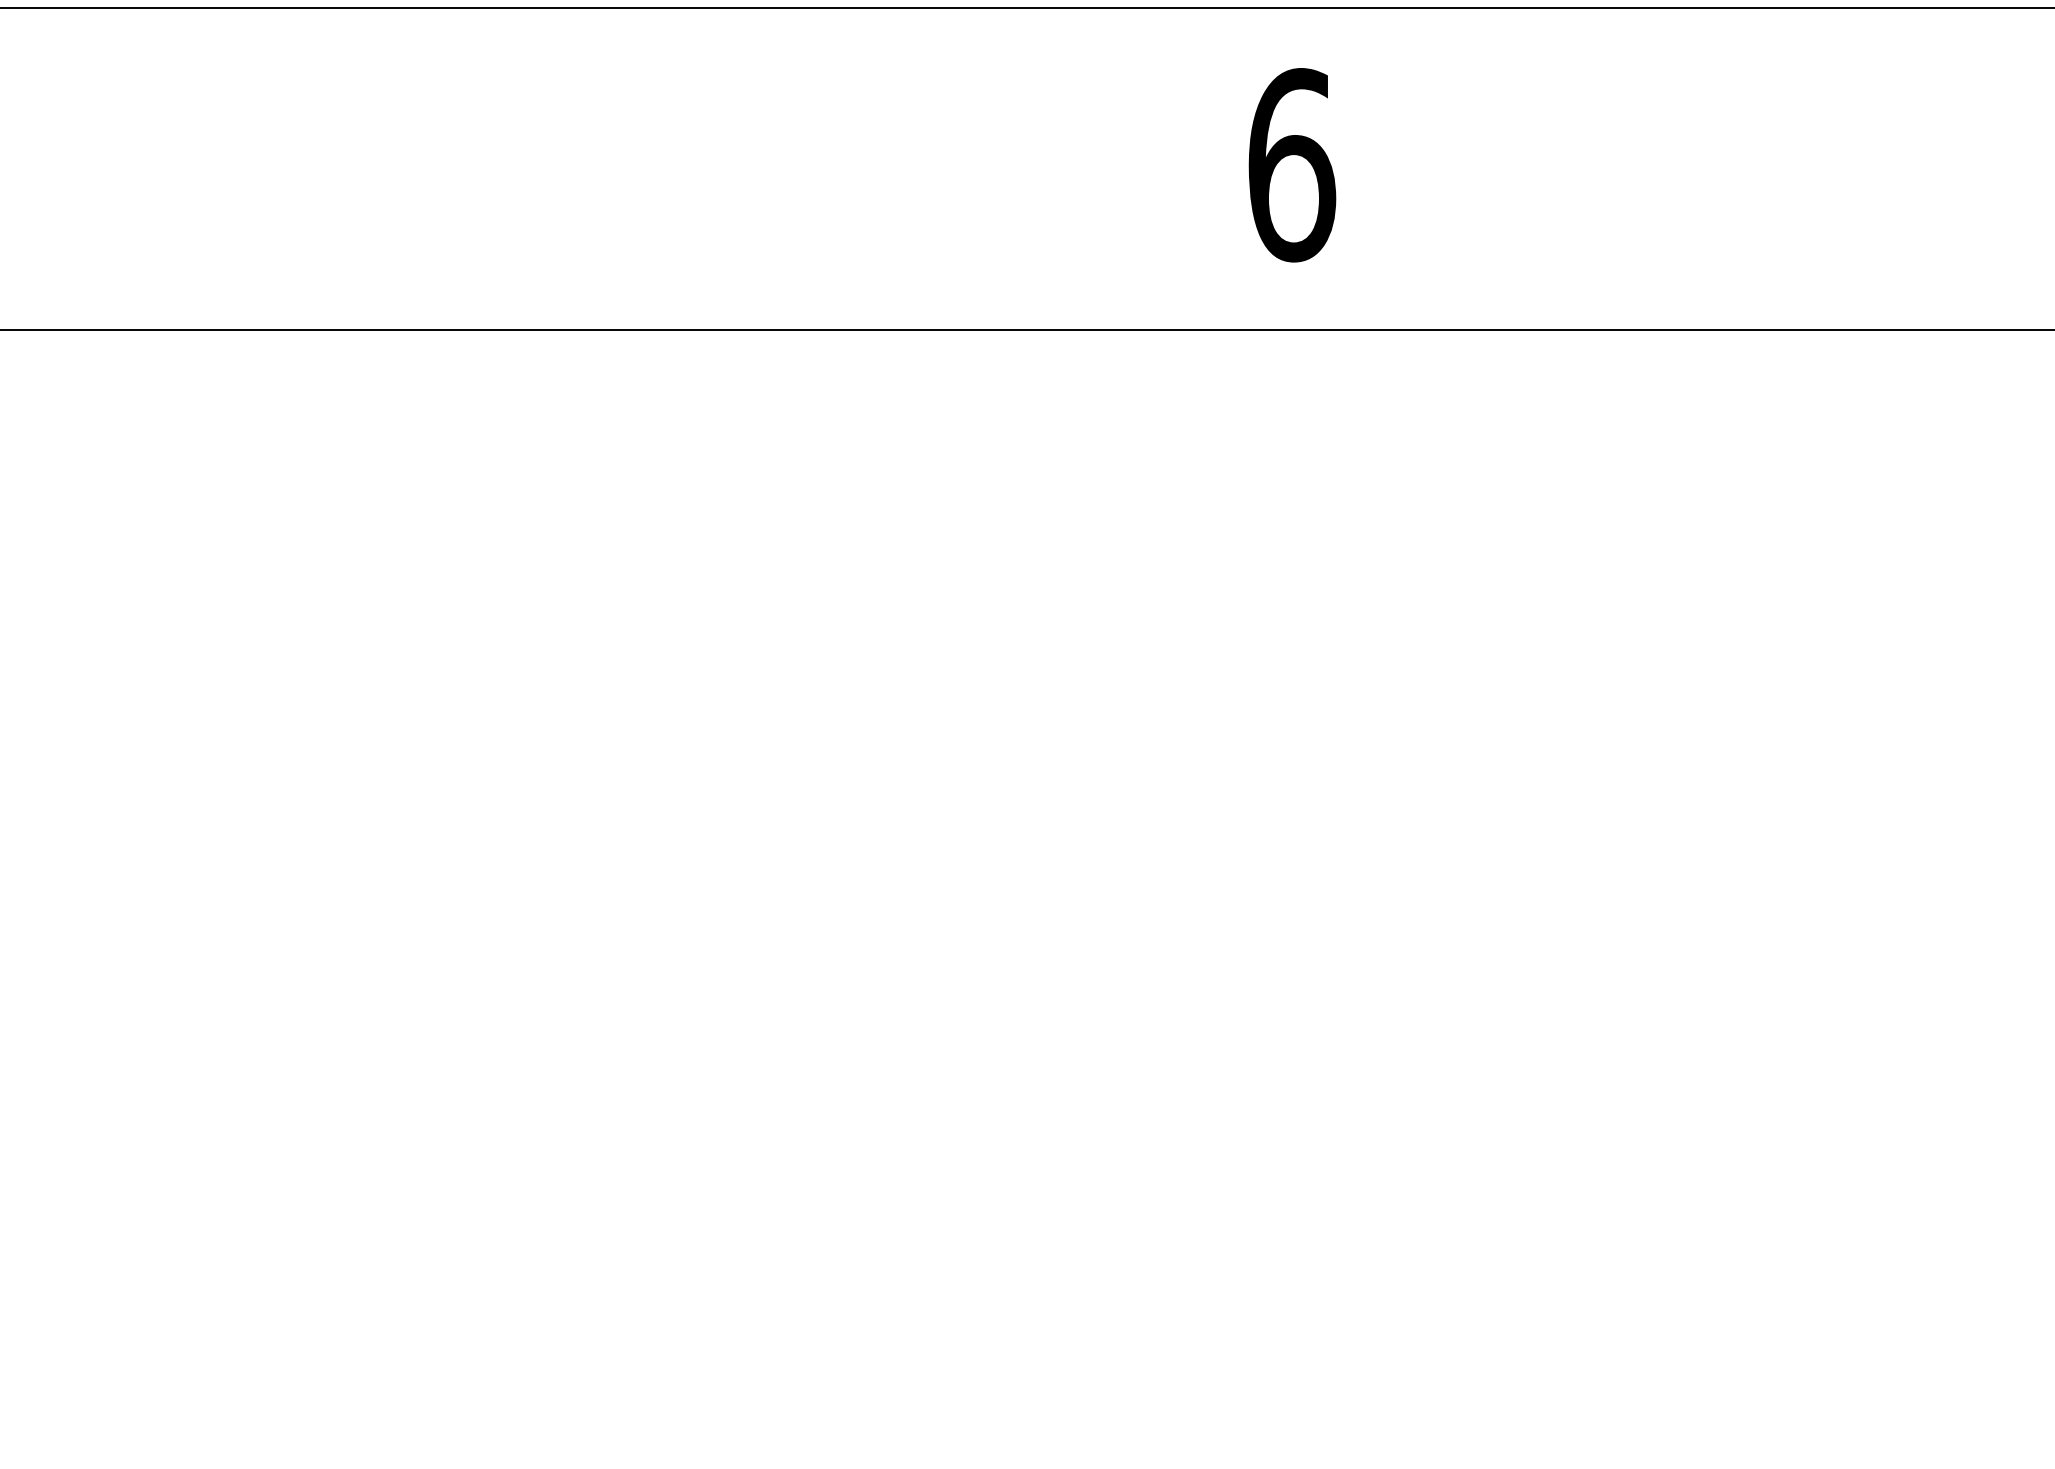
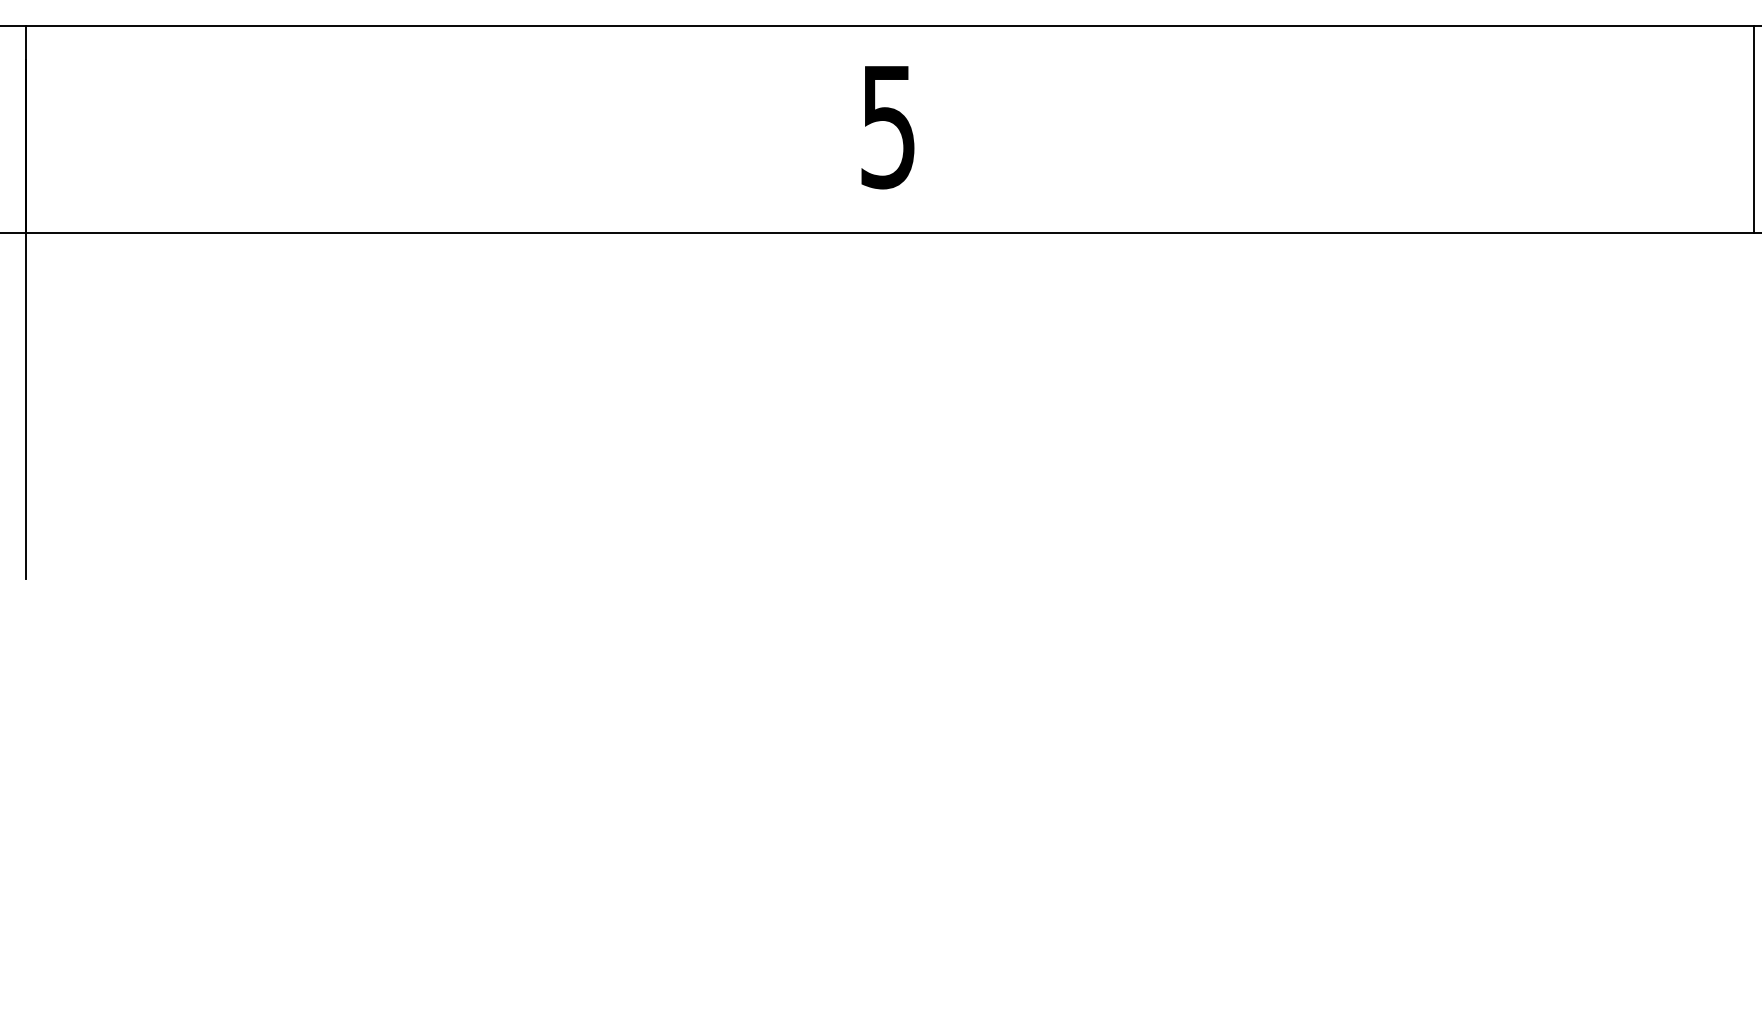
text: (1291, 164) -> (888, 126), 6 -> 5

